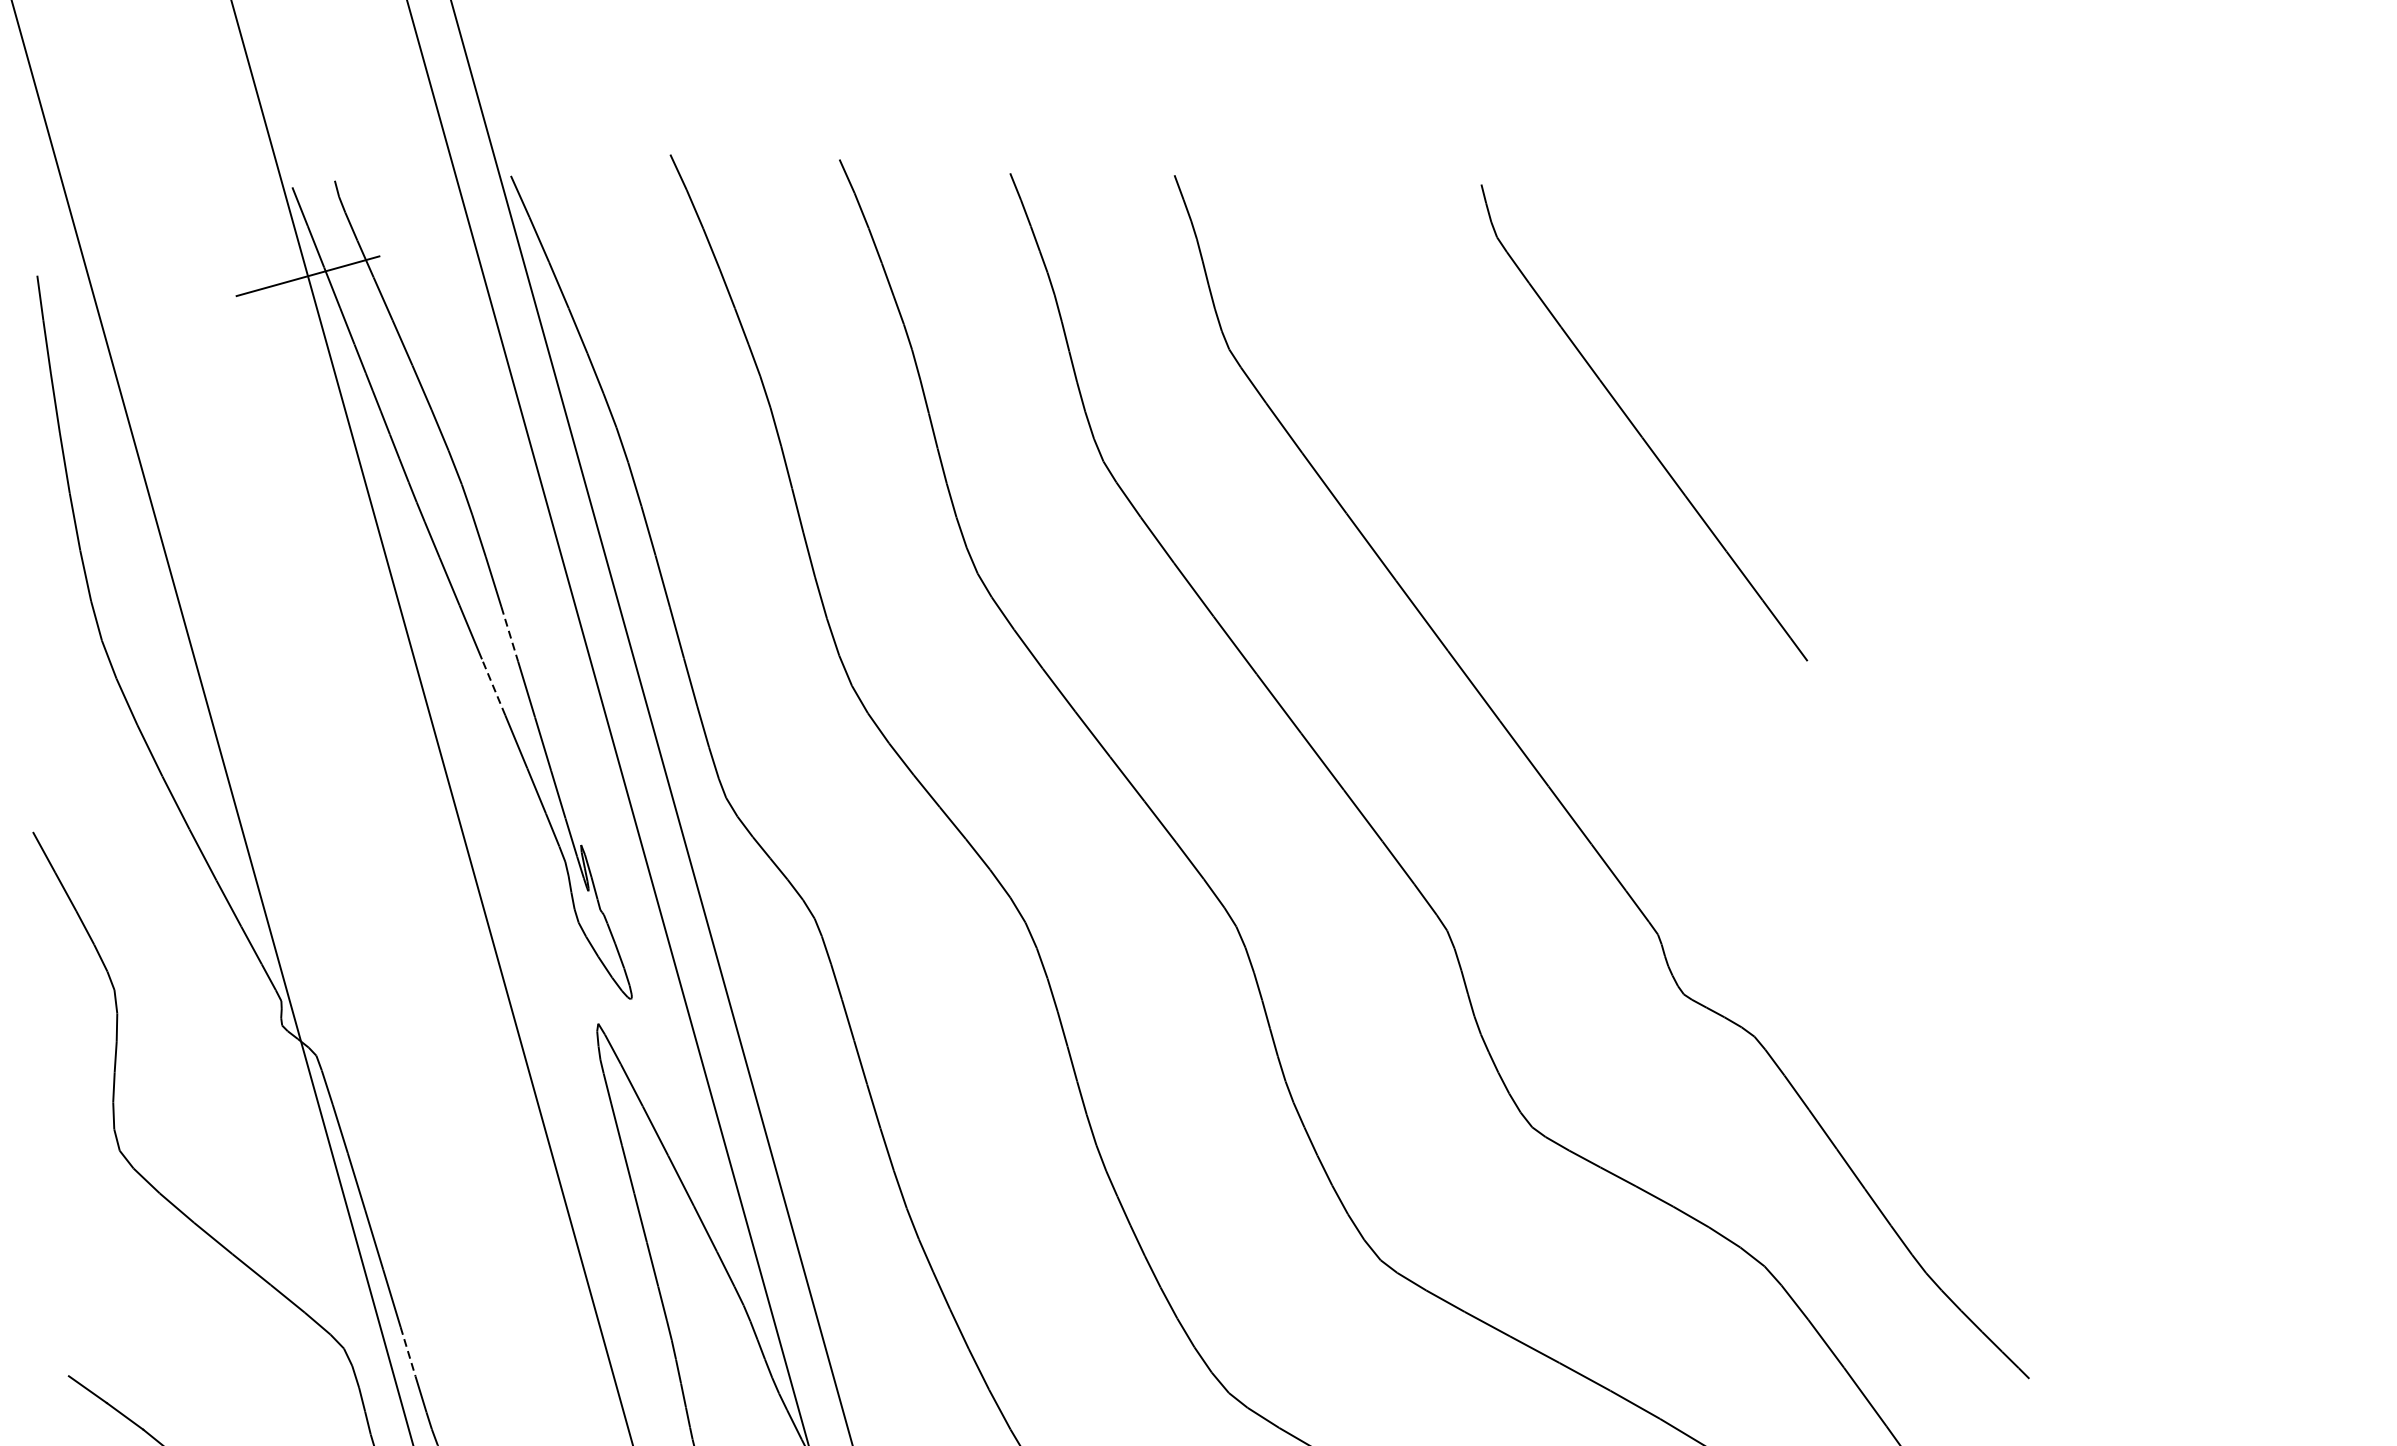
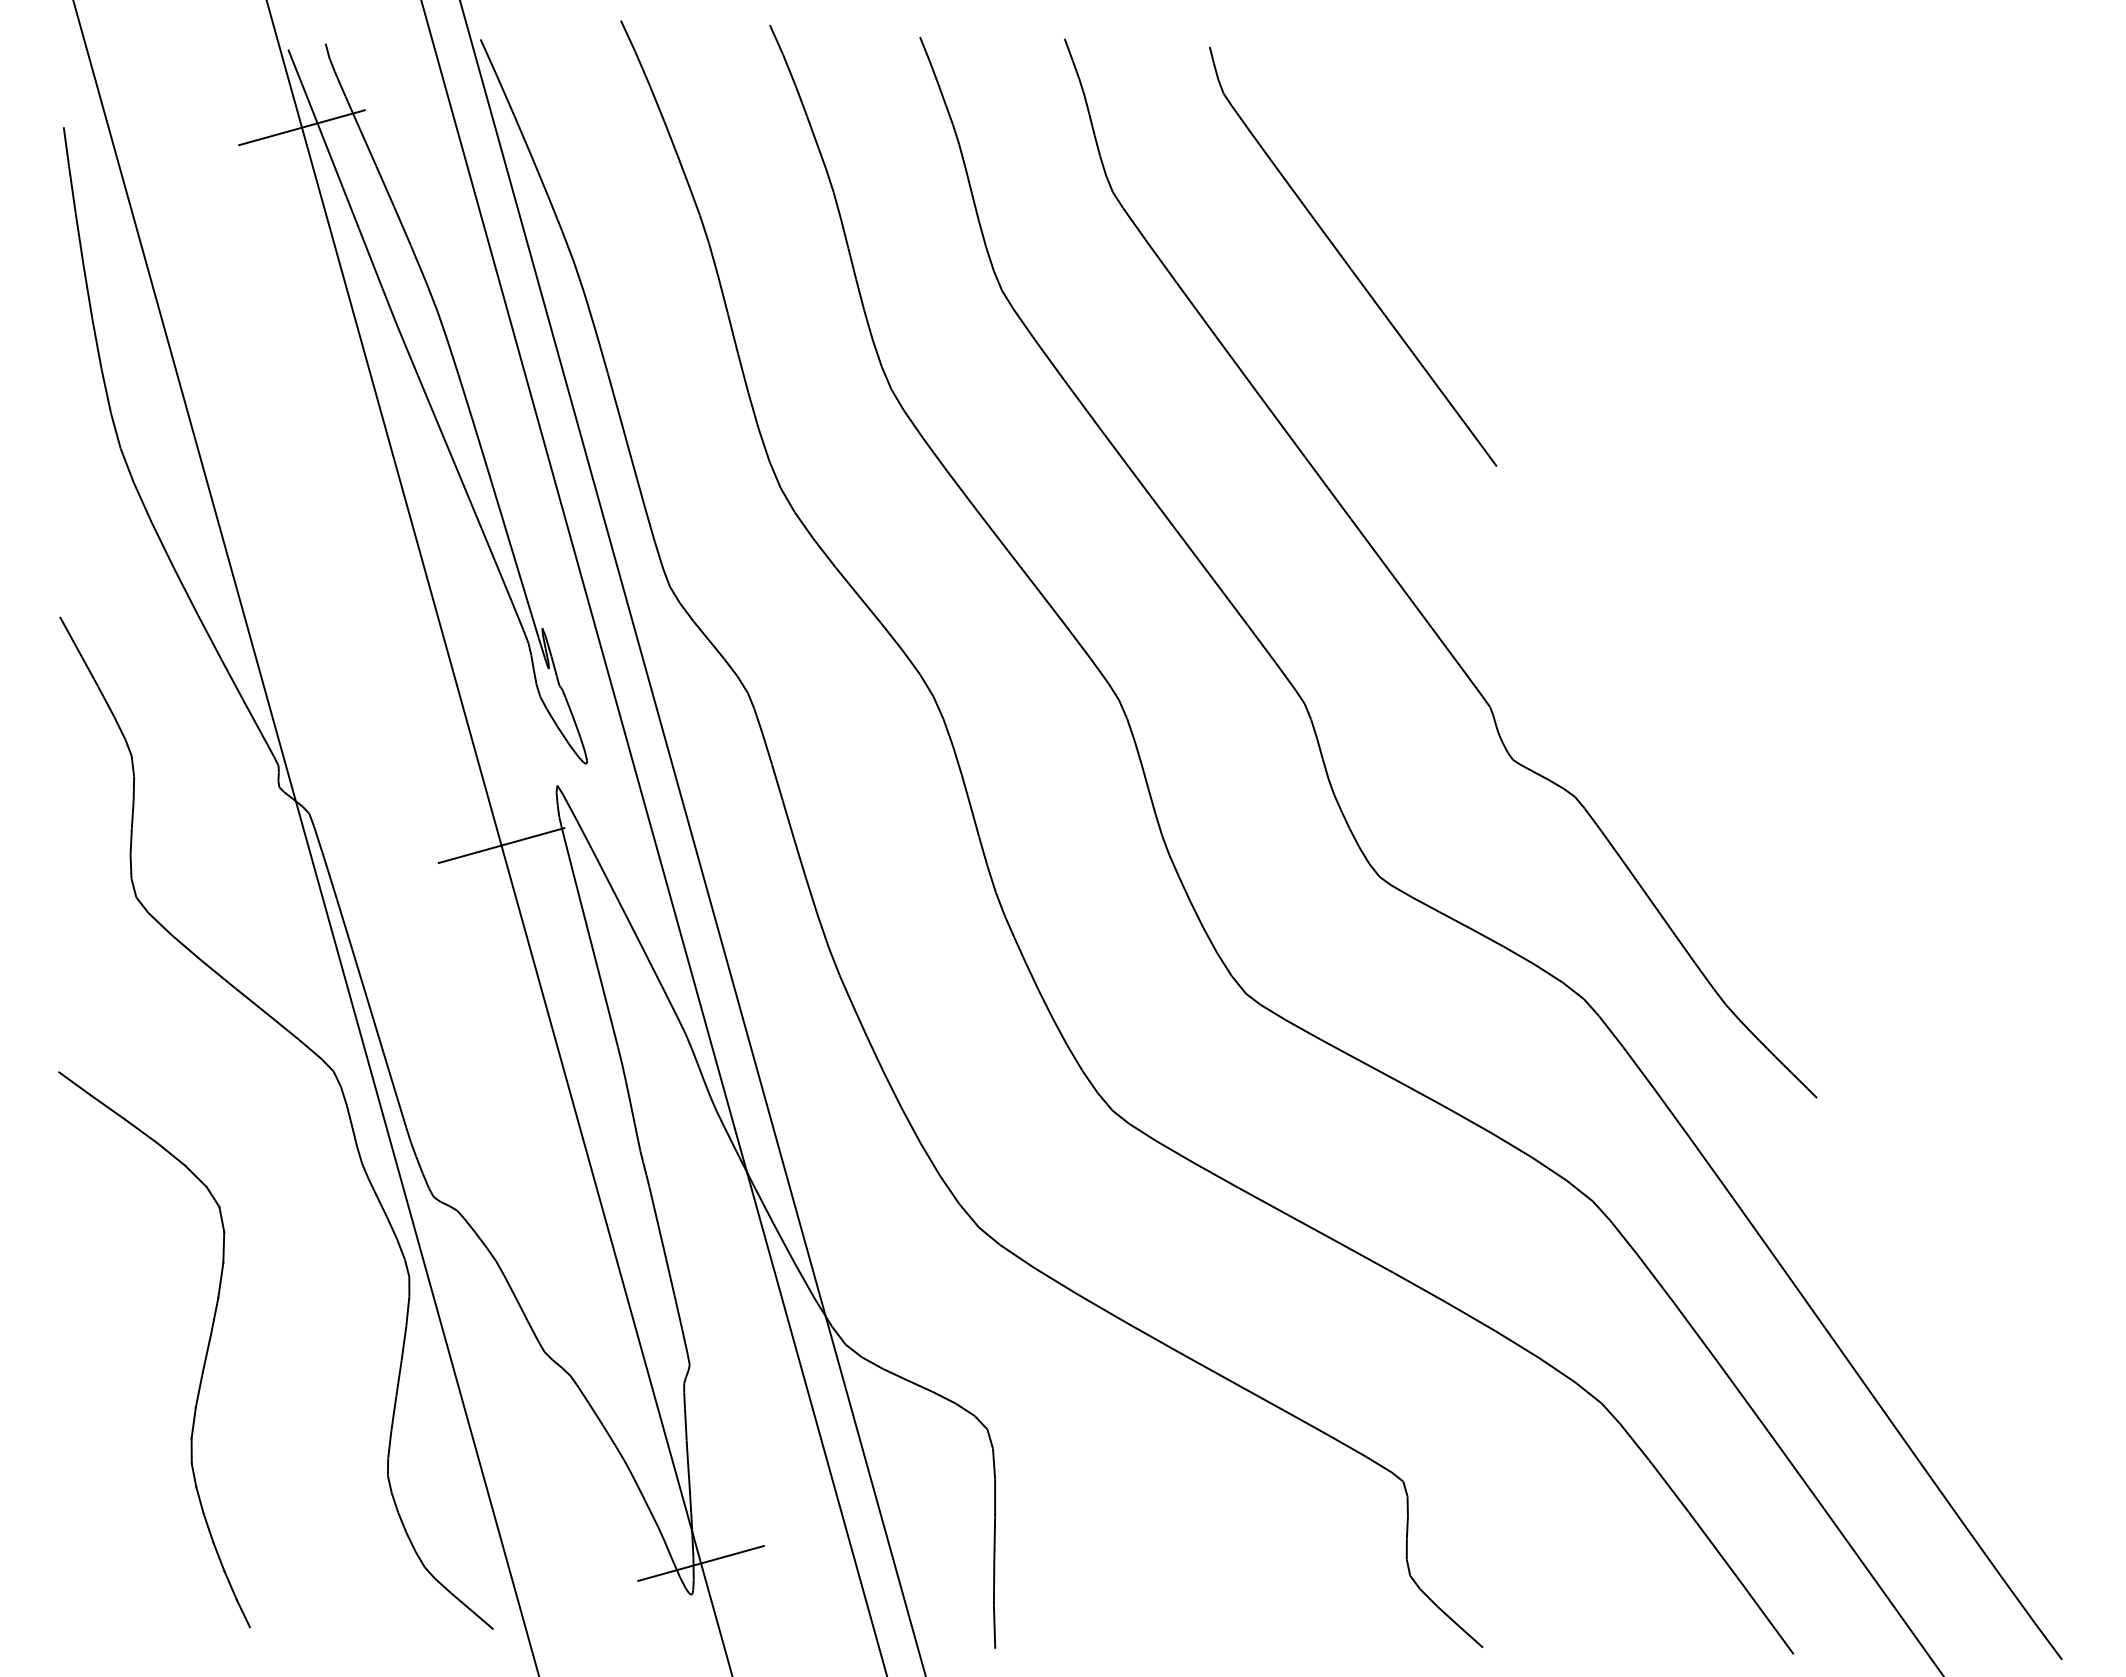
part: (1637, 429) -> (1347, 262), moved
line: (509, 635) -> (479, 443), dashed -> solid
line: (493, 687) -> (465, 489), dashed -> solid
line: (534, 1091) -> (501, 845), added
line: (408, 1351) -> (390, 1074), dashed -> solid
line: (50, 1362) -> (75, 1083), added

